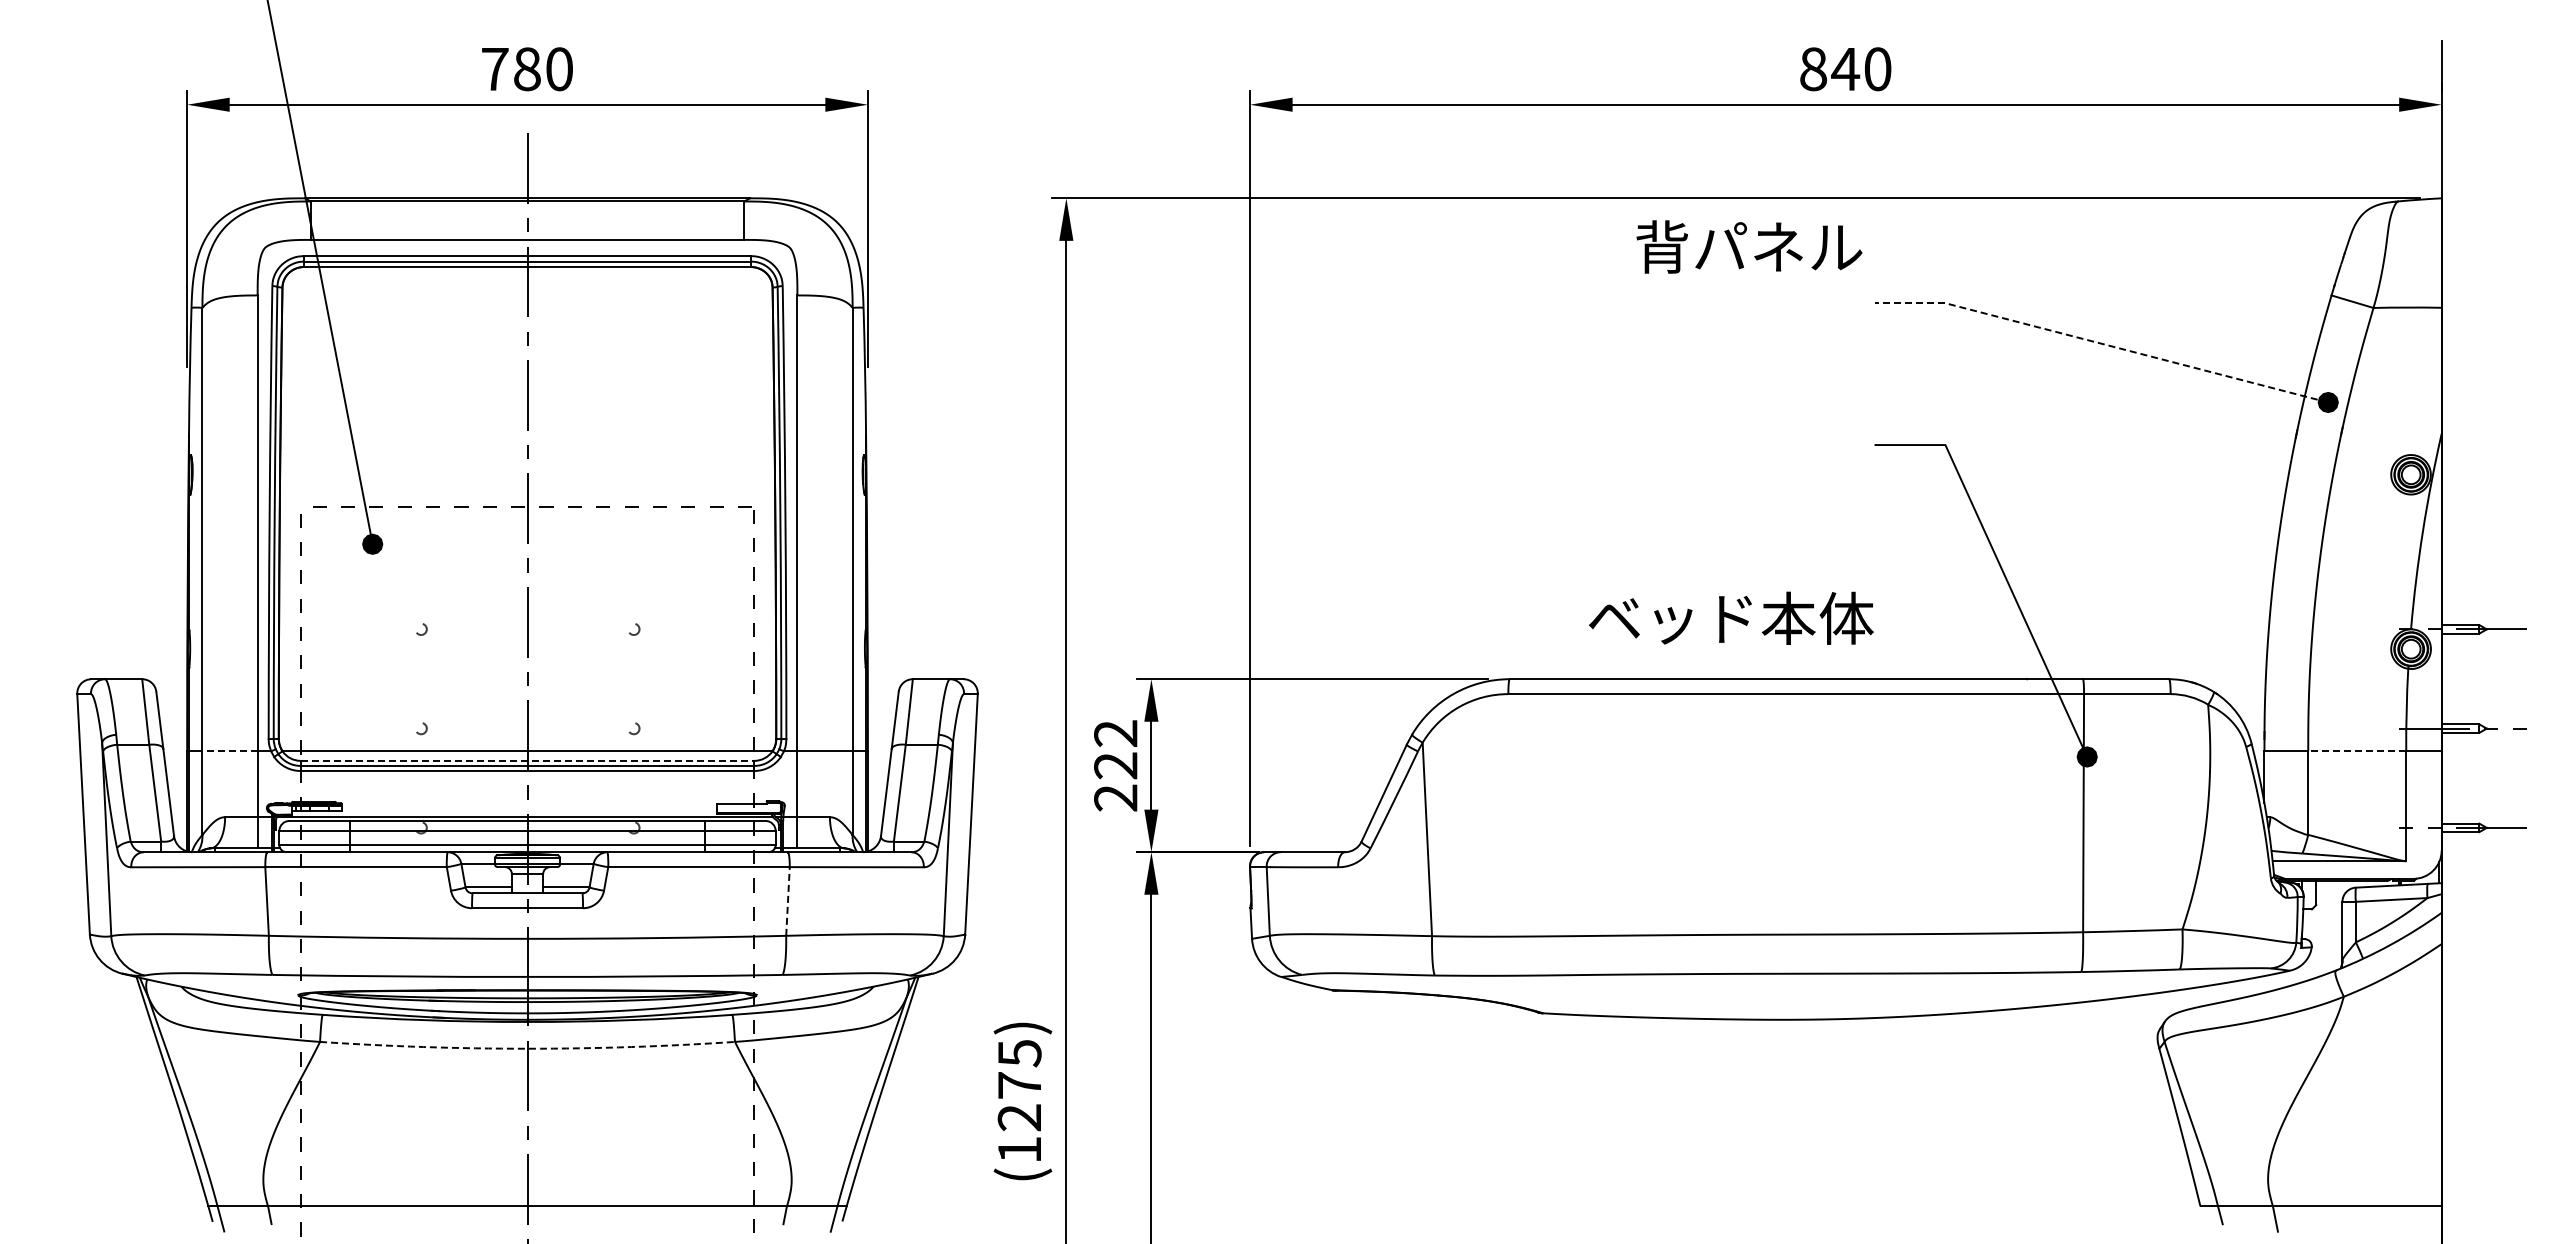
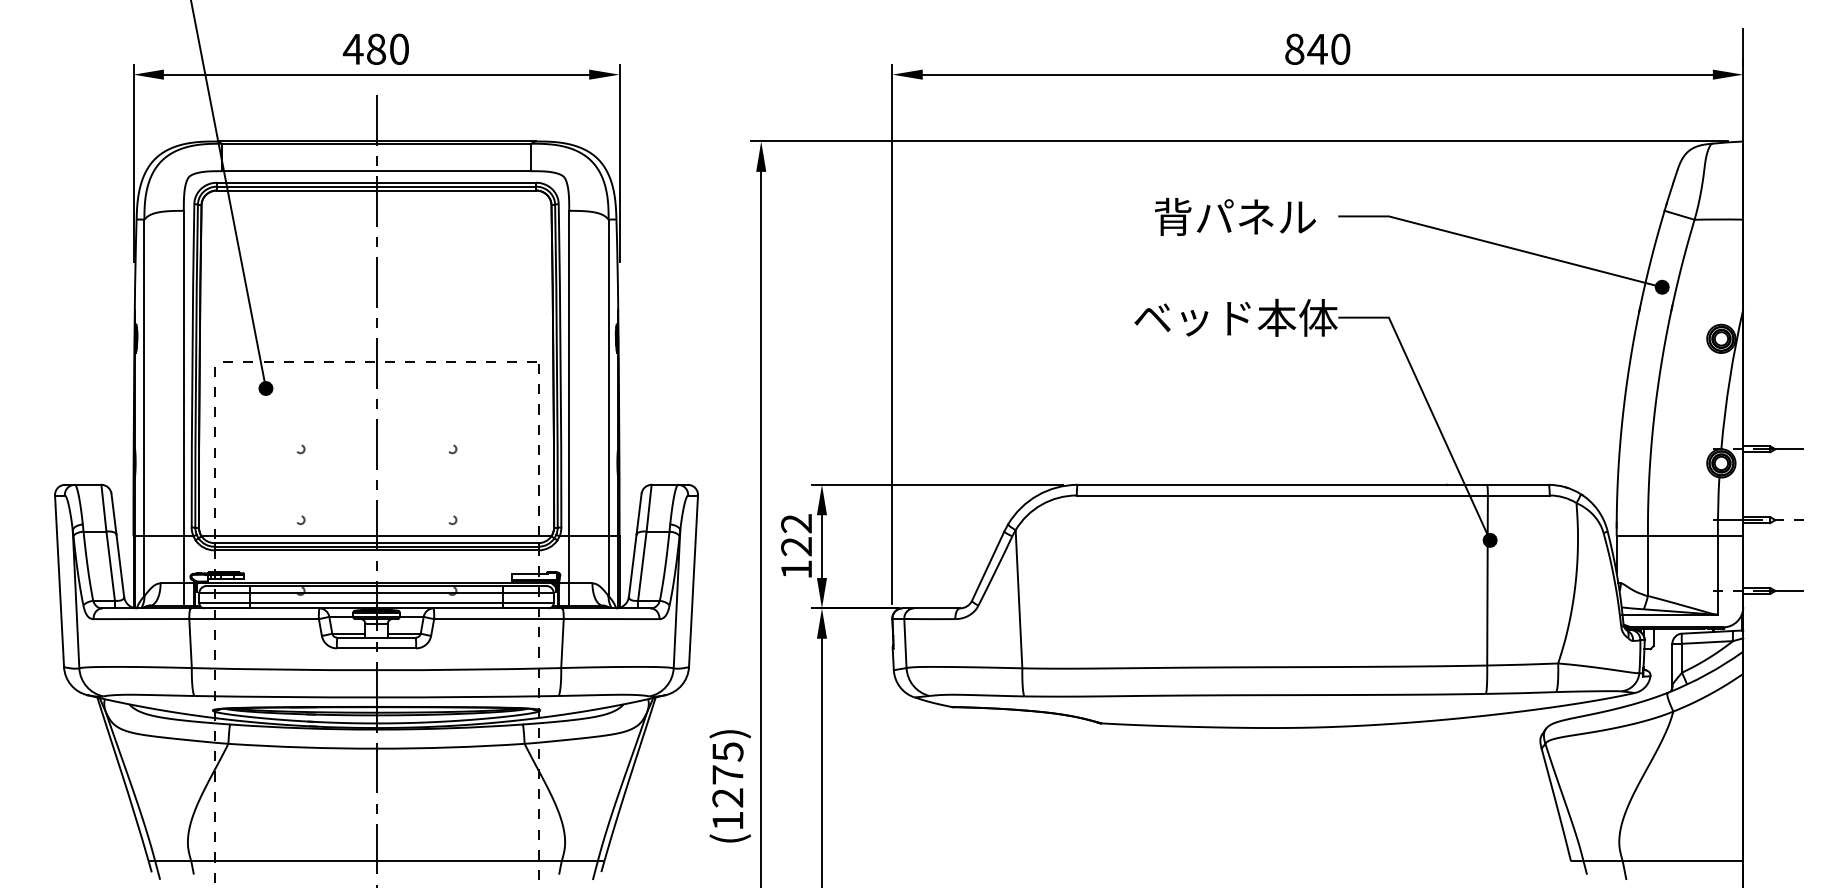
text: (494, 69) -> (352, 49), 780 -> 480
text: (1749, 246) -> (1235, 216), moved
line: (2102, 343) -> (1501, 245), dashed -> solid
text: (1731, 617) -> (1236, 317), moved
line: (230, 751) -> (164, 536), dashed -> solid
line: (2356, 751) -> (1682, 536), dashed -> solid
line: (527, 760) -> (376, 542), dashed -> solid
text: (1115, 797) -> (796, 569), 222 -> 122
line: (788, 900) -> (562, 642), dashed -> solid
arc: (527, 1048) -> (376, 748), dashed -> solid

